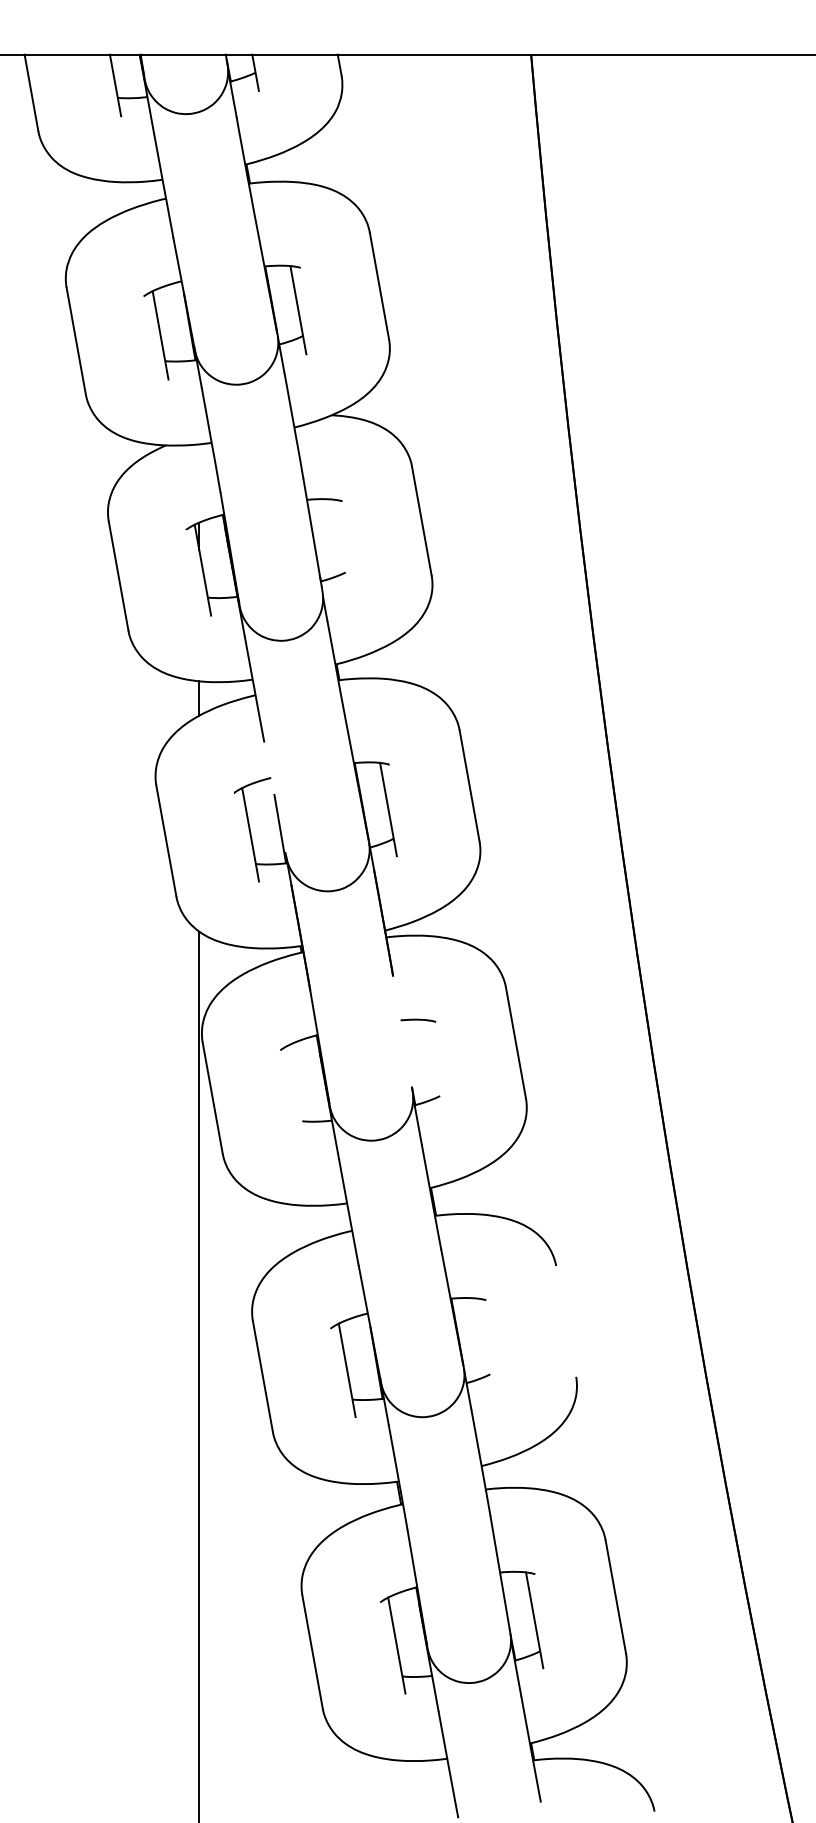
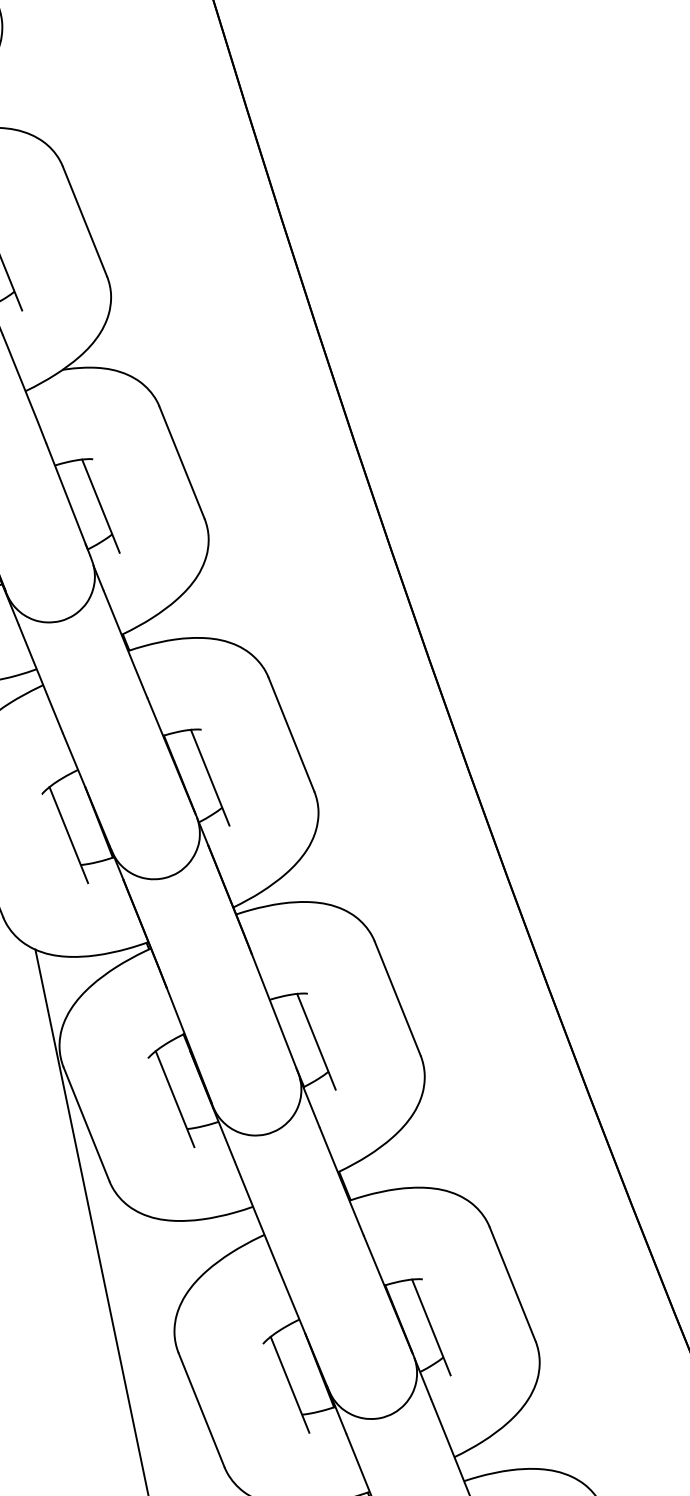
line: (340, 544) -> (100, 505), added
line: (274, 797) -> (86, 790), added
line: (402, 1031) -> (274, 1011), added
line: (434, 1066) -> (315, 1041), added
line: (296, 1091) -> (174, 1098), added
line: (566, 1321) -> (513, 1284), added
line: (484, 1344) -> (430, 1326), added

